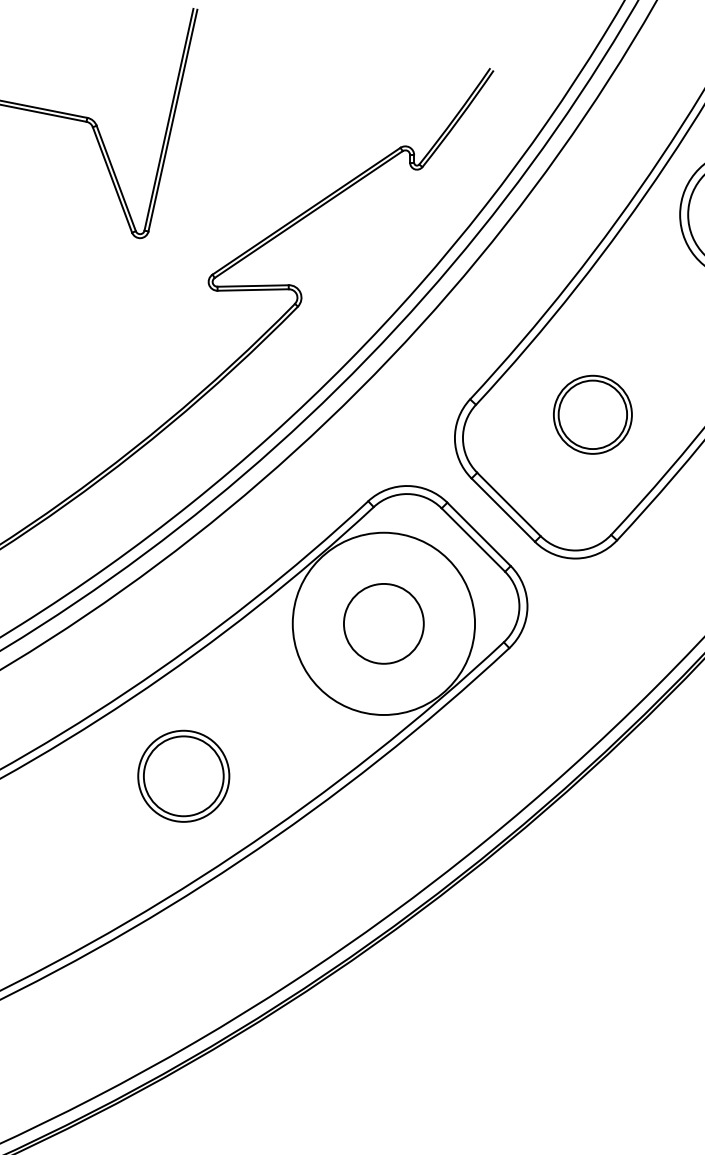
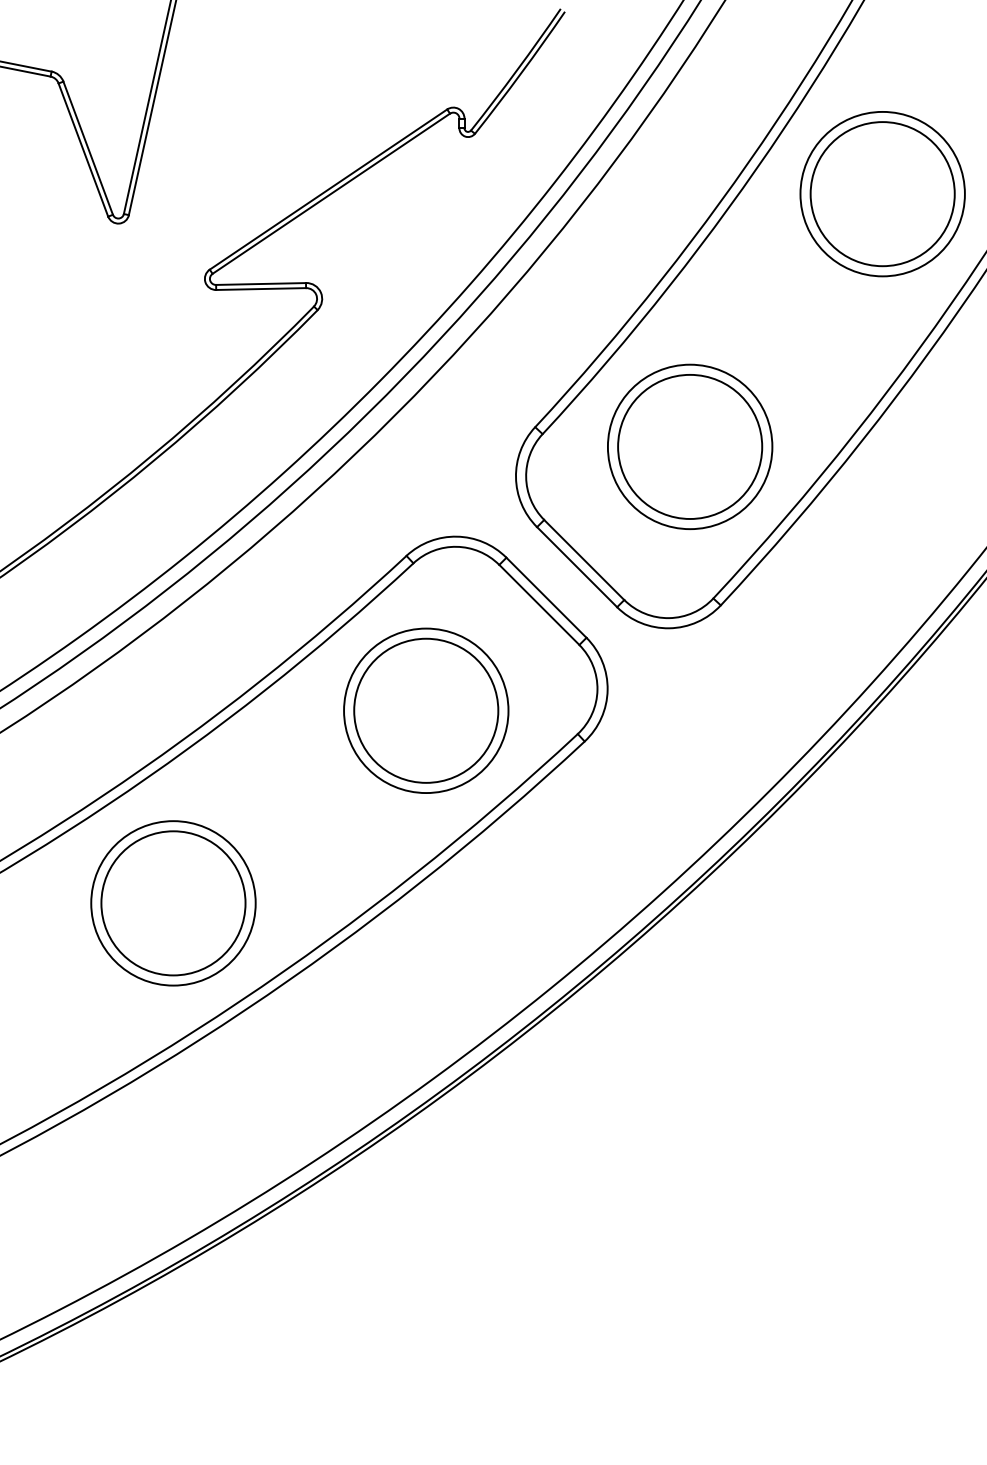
part: (593, 414) -> (690, 446), size x1.67
circle: (384, 623) -> (426, 710), size x0.71
circle: (384, 623) -> (426, 710), size x1.43
part: (183, 776) -> (173, 903), size x1.43

